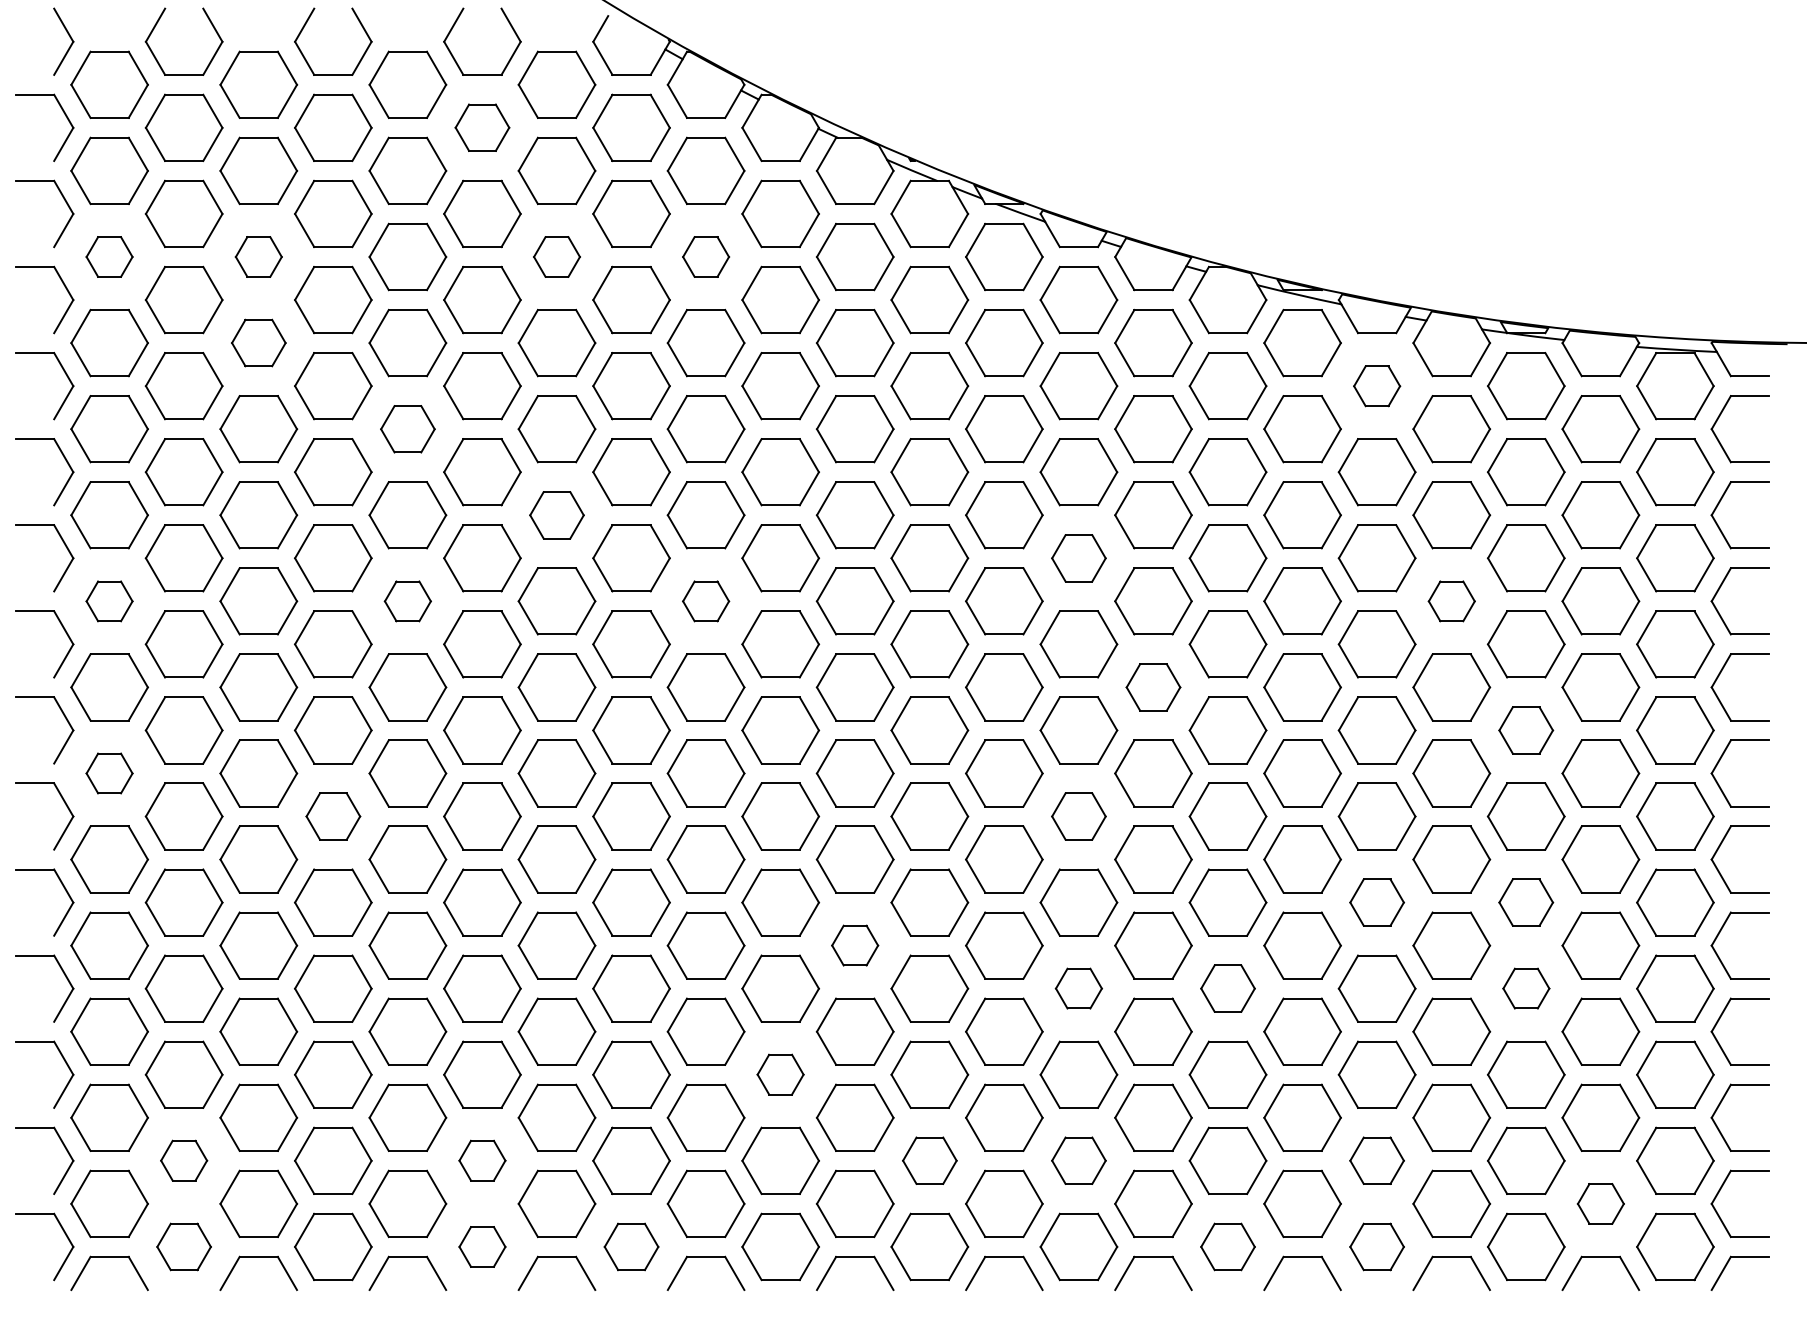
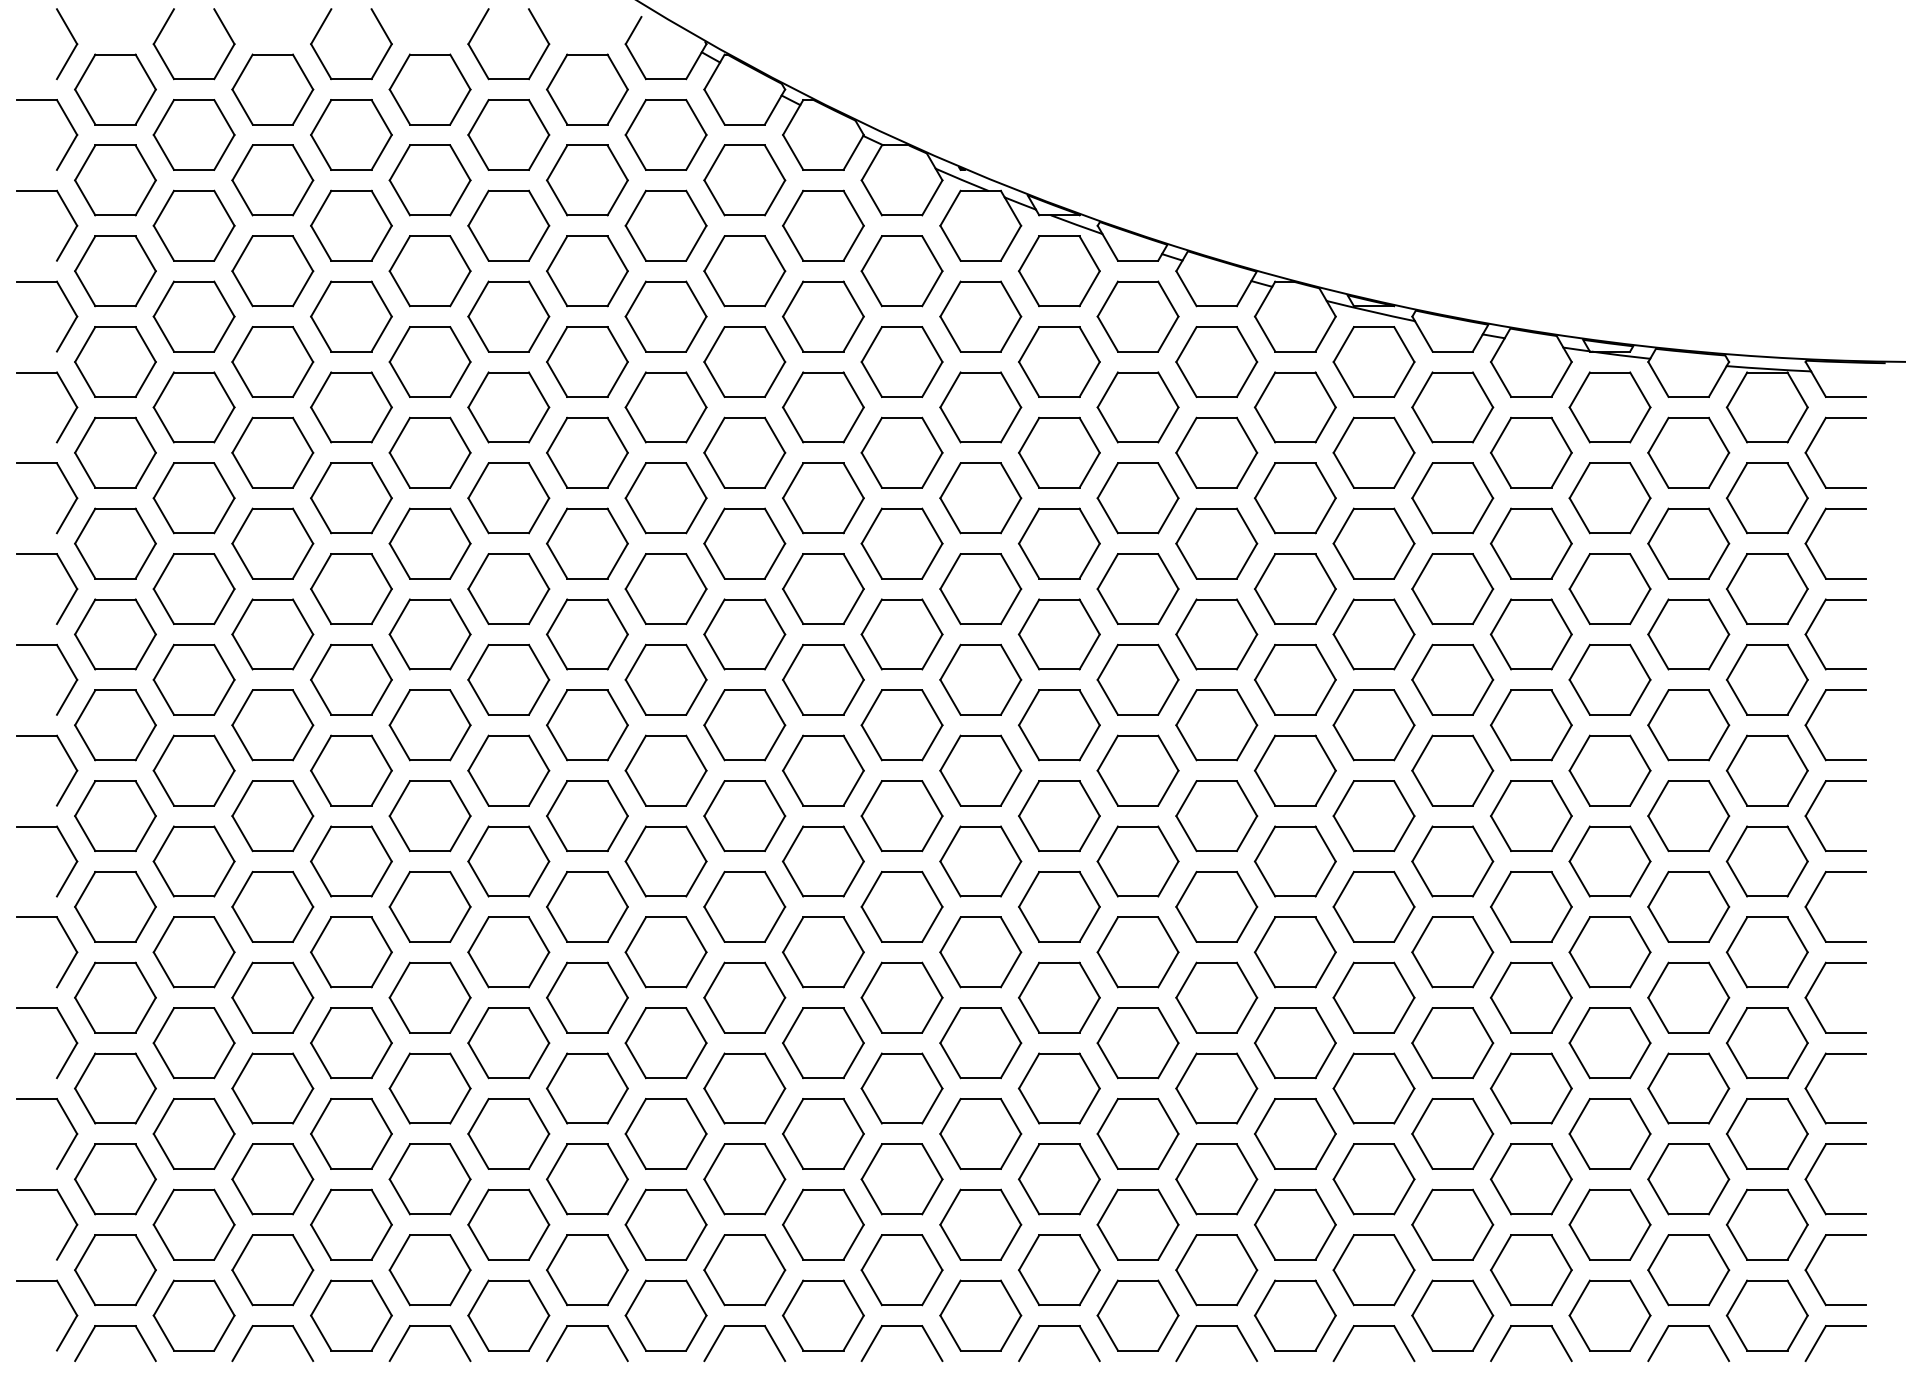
part: (482, 127) -> (508, 134), size x1.43
part: (109, 256) -> (115, 270), size x1.67
part: (258, 256) -> (272, 270), size x1.67
part: (556, 256) -> (586, 270), size x1.67
part: (705, 256) -> (744, 270), size x1.67
part: (258, 342) -> (272, 361), size x1.43
part: (1376, 386) -> (1452, 407), size x1.67
part: (407, 429) -> (429, 453), size x1.43
part: (556, 515) -> (586, 543), size x1.43
part: (1078, 558) -> (1137, 589), size x1.43
part: (109, 601) -> (115, 634), size x1.67
part: (407, 601) -> (429, 634), size x1.67
part: (705, 601) -> (744, 634), size x1.67
part: (1451, 601) -> (1531, 634), size x1.67
part: (1153, 687) -> (1216, 725), size x1.43
part: (1525, 730) -> (1609, 770), size x1.43
part: (109, 773) -> (115, 816), size x1.67
part: (333, 816) -> (351, 861), size x1.43
part: (1078, 816) -> (1137, 861), size x1.43
part: (1376, 902) -> (1452, 952), size x1.43
part: (1525, 902) -> (1609, 952), size x1.43
part: (854, 945) -> (901, 997), size x1.67
part: (1078, 988) -> (1137, 1042), size x1.67
part: (1227, 988) -> (1294, 1042), size x1.43
part: (1526, 988) -> (1610, 1042), size x1.67
part: (780, 1074) -> (823, 1133), size x1.67
part: (183, 1160) -> (193, 1224), size x1.67
part: (482, 1160) -> (508, 1224), size x1.67
part: (929, 1160) -> (980, 1224), size x1.43
part: (1078, 1160) -> (1137, 1224), size x1.43
part: (1376, 1160) -> (1452, 1224), size x1.43
part: (1600, 1203) -> (1688, 1269), size x1.67
part: (183, 1246) -> (193, 1315), size x1.43
part: (482, 1246) -> (508, 1315), size x1.67
part: (631, 1246) -> (666, 1315), size x1.43
part: (1227, 1246) -> (1294, 1315), size x1.43
part: (1376, 1246) -> (1452, 1315), size x1.43

